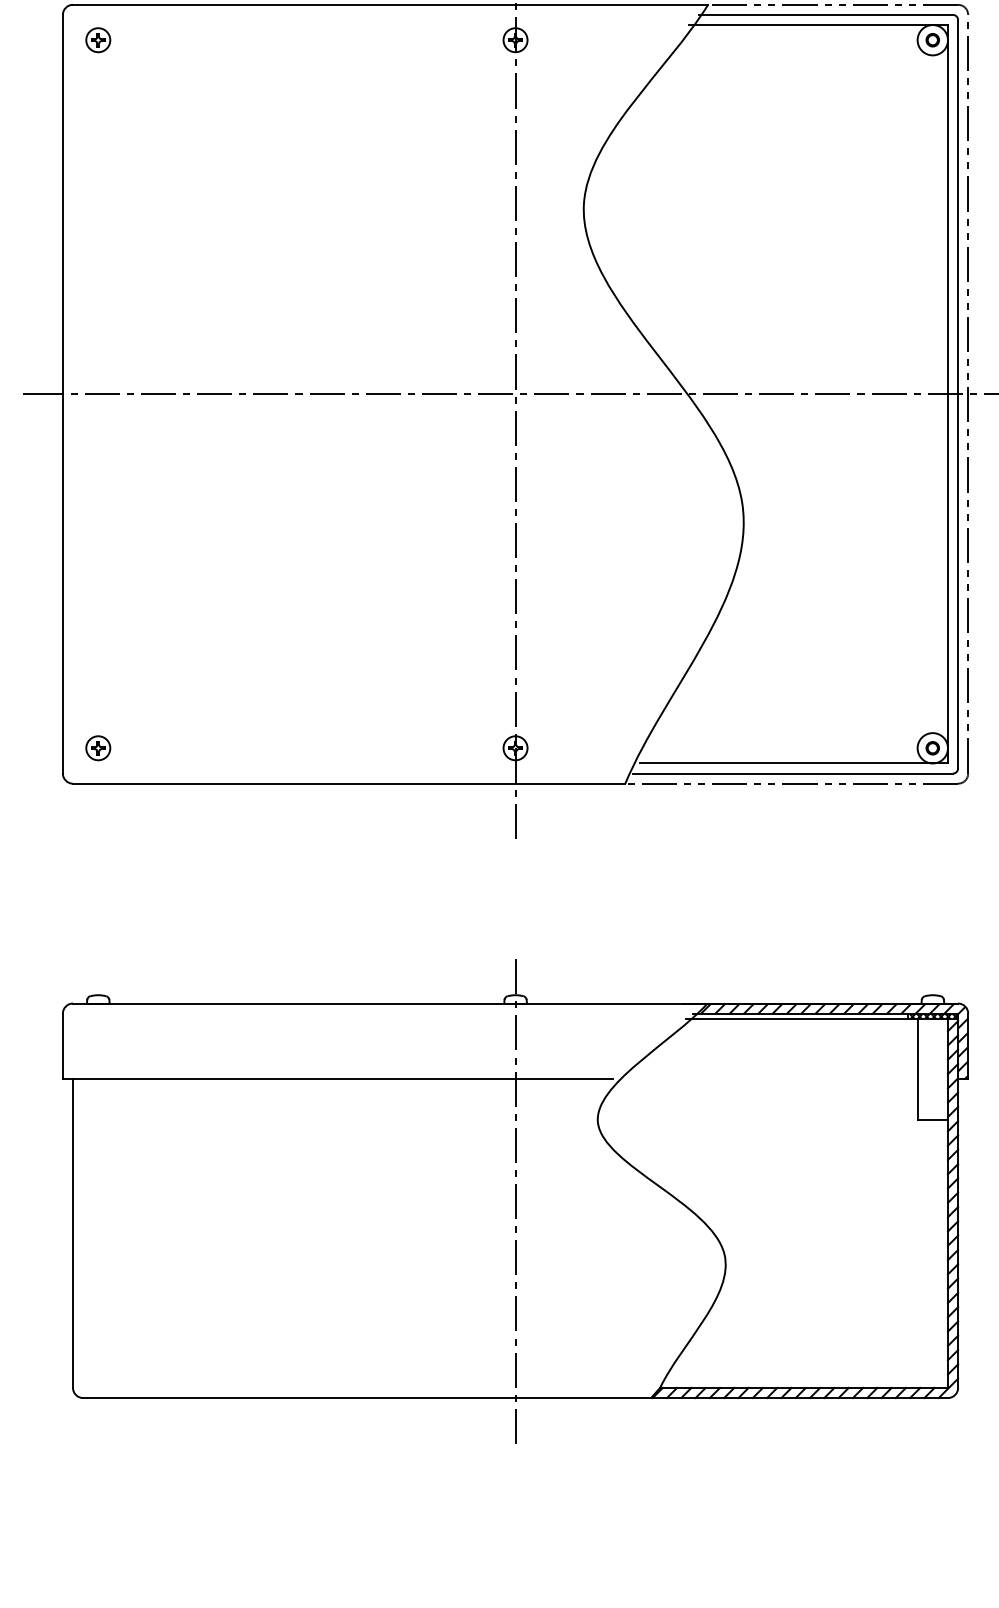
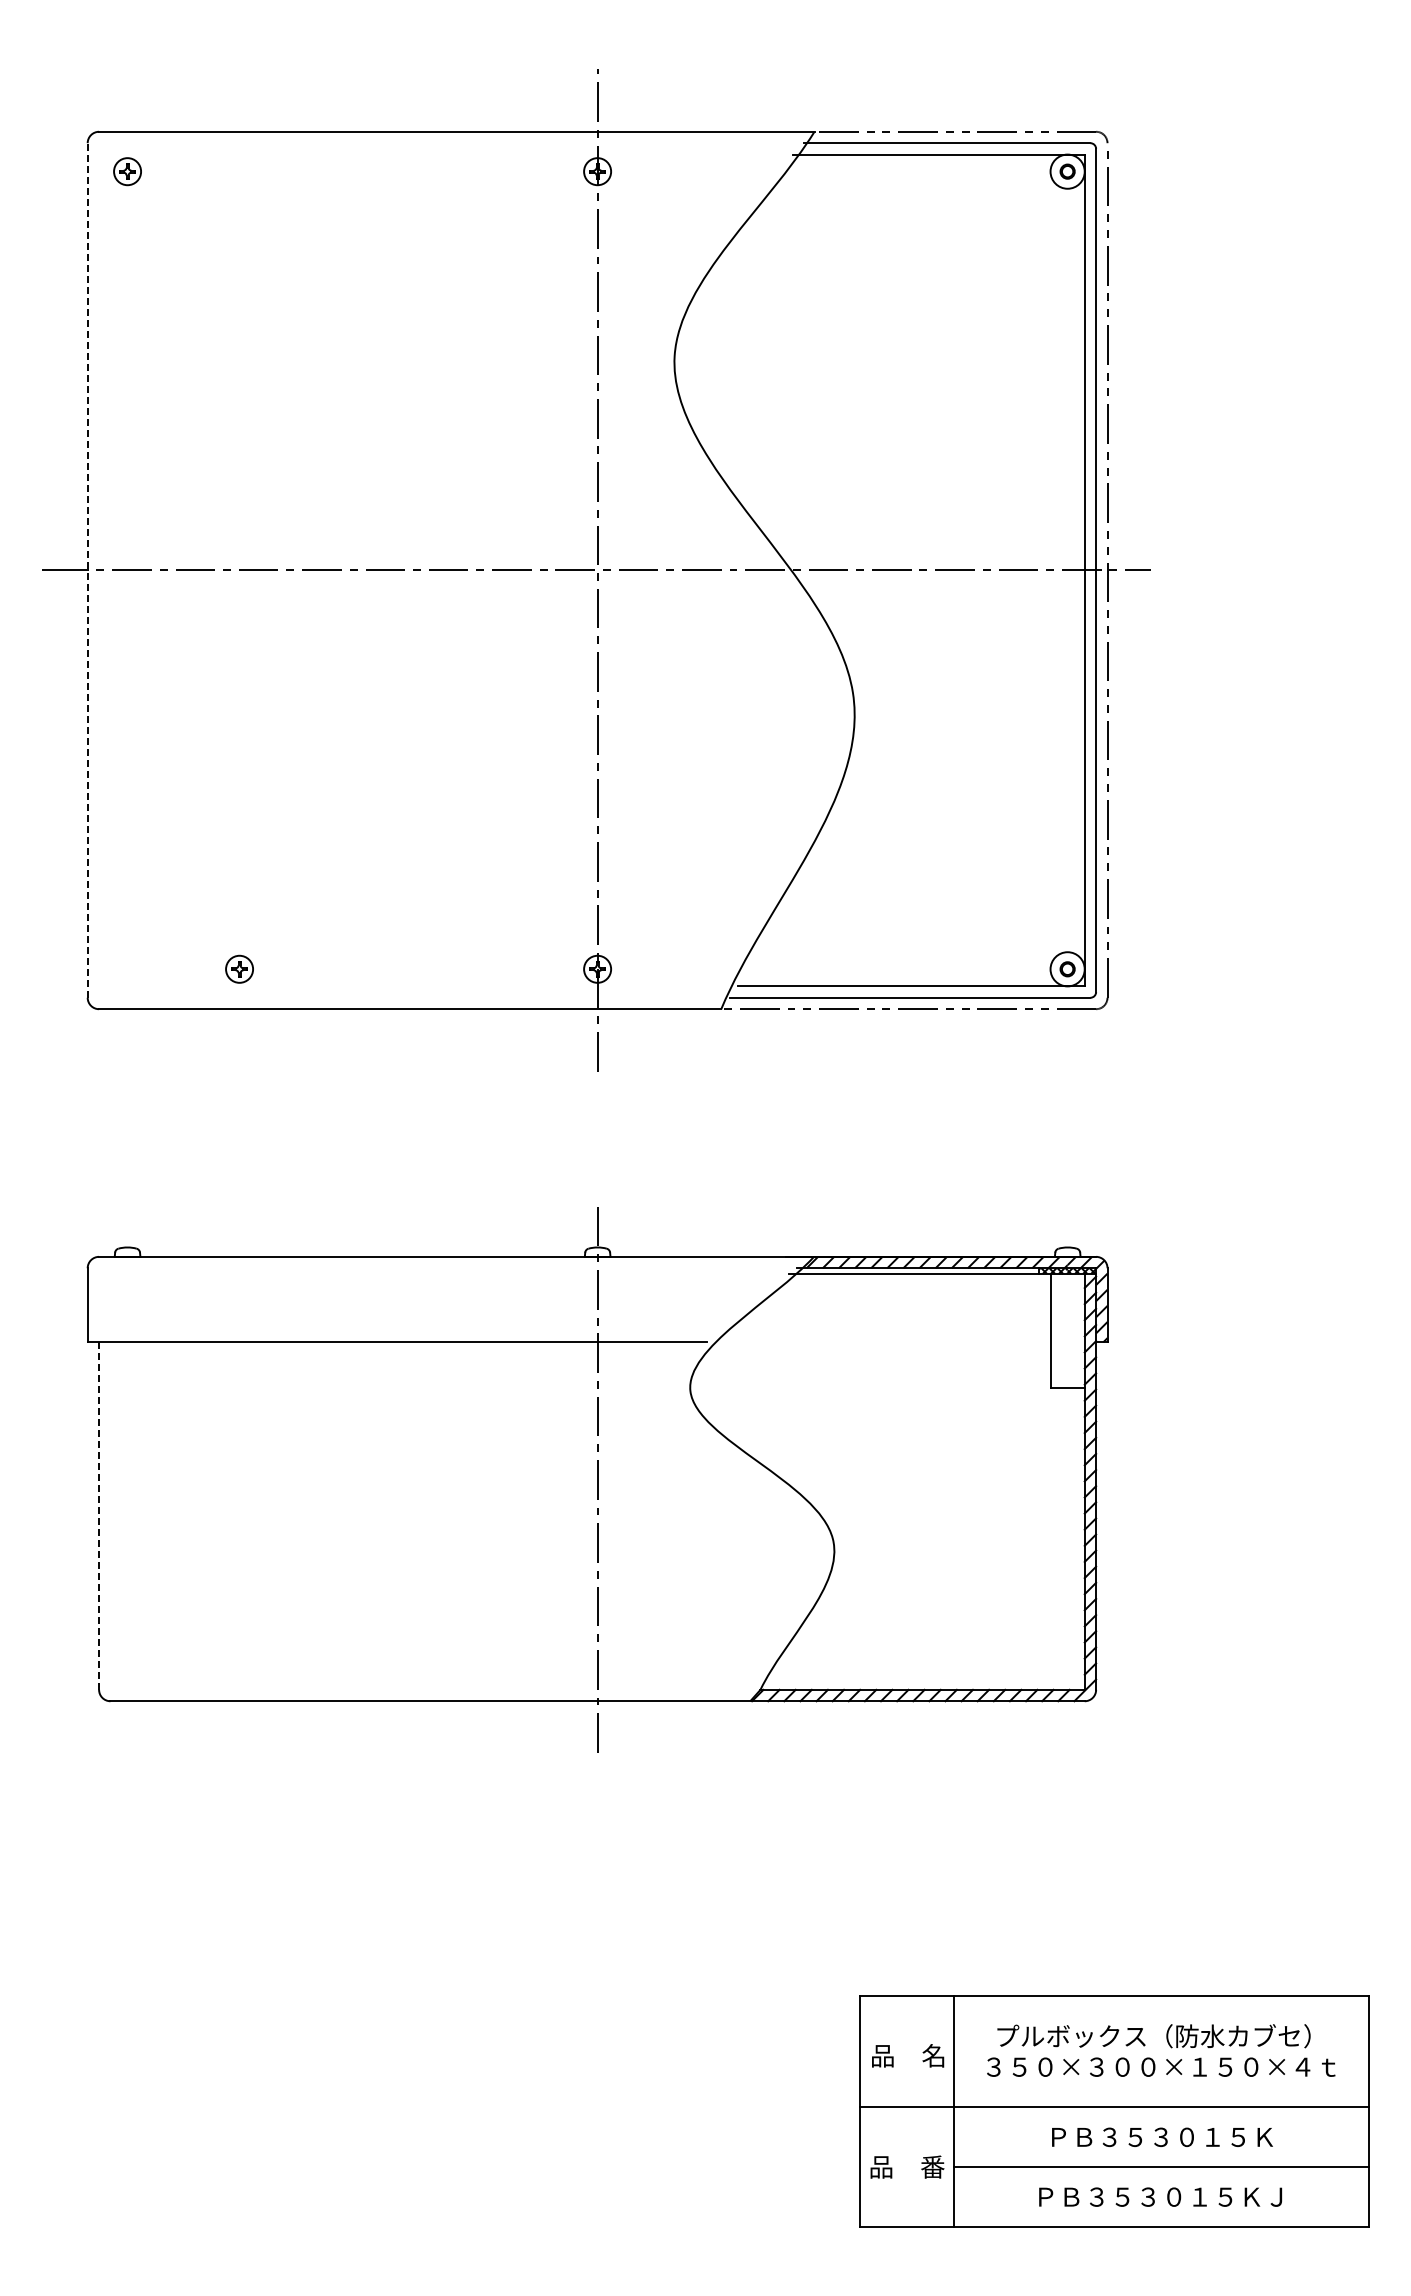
line: (62, 394) -> (87, 570), solid -> dashed
part: (98, 747) -> (239, 968), moved
line: (73, 1234) -> (99, 1516), solid -> dashed

